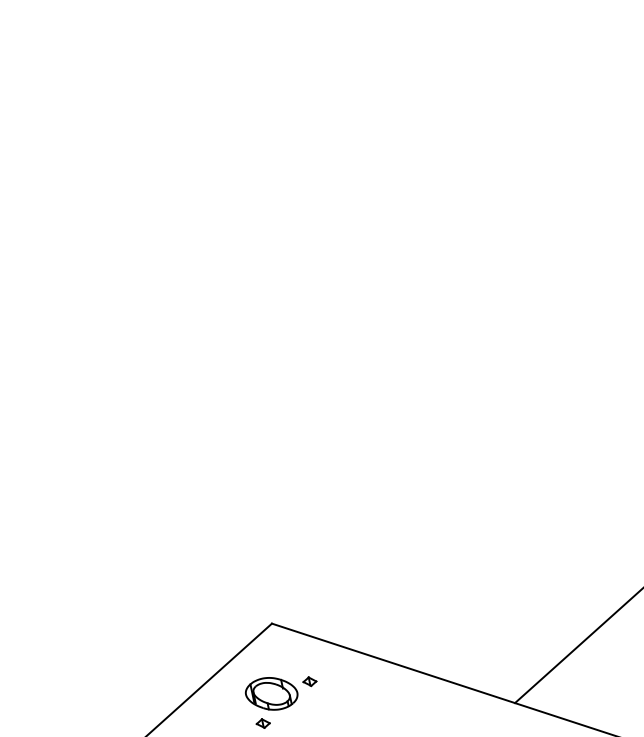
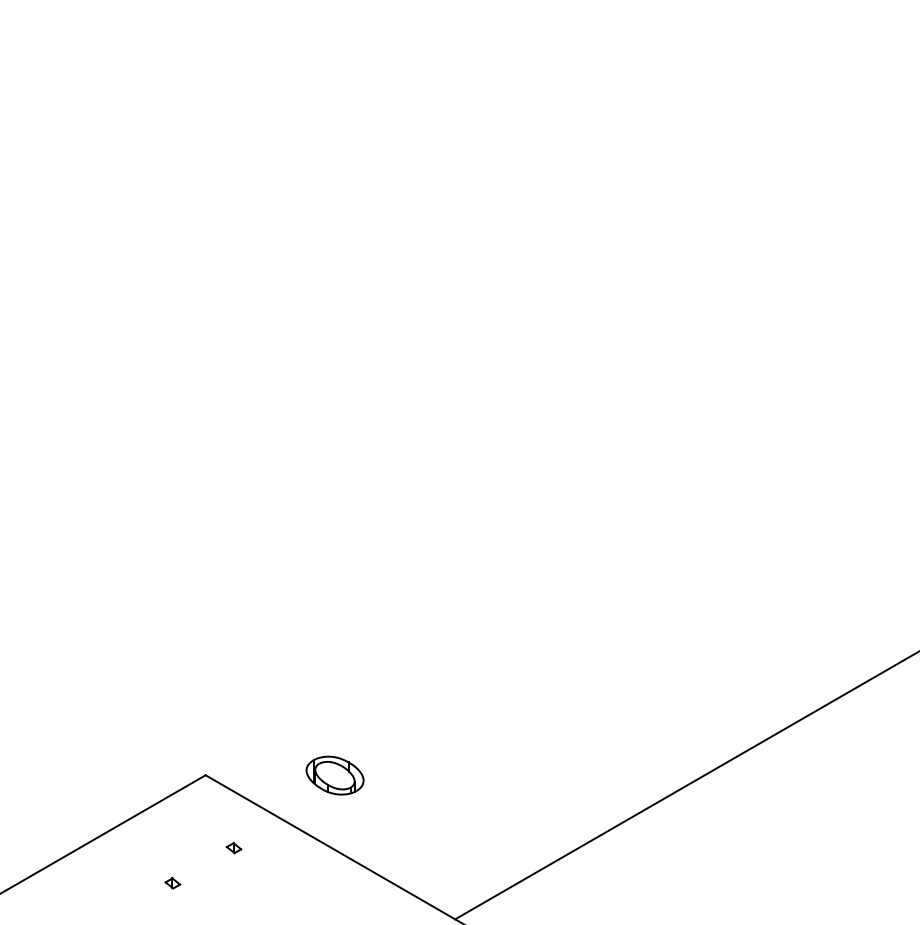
part: (271, 693) -> (334, 775), moved

